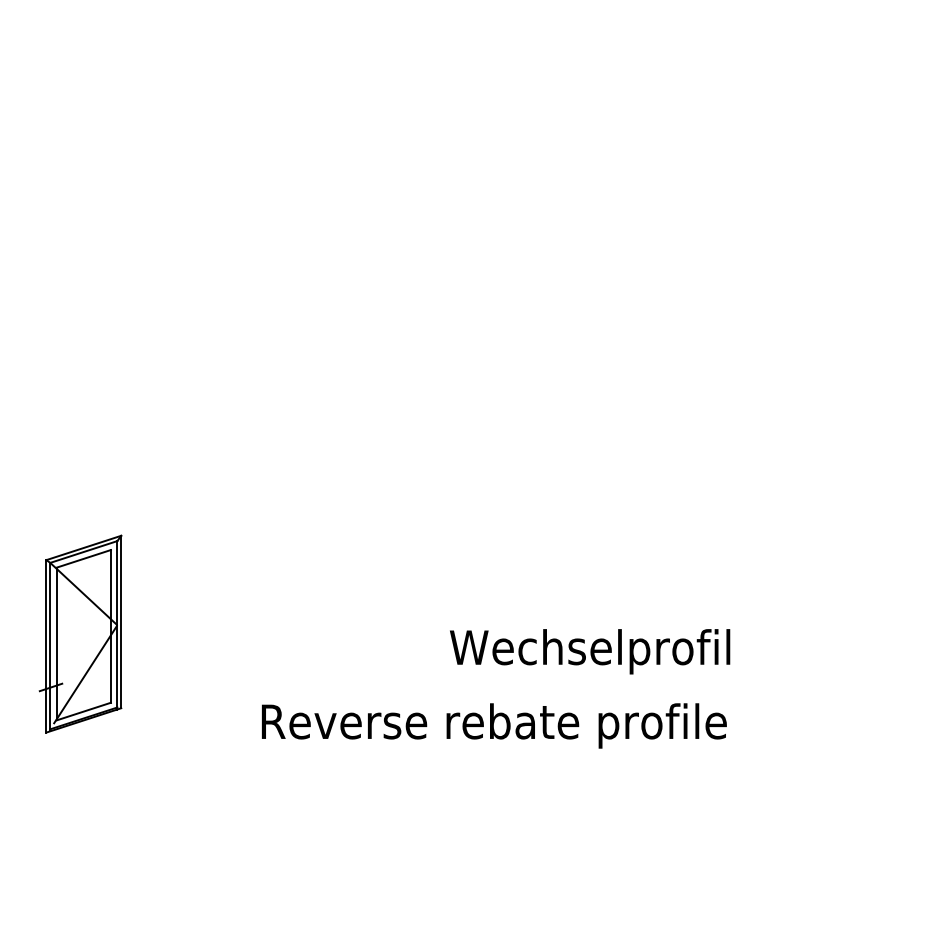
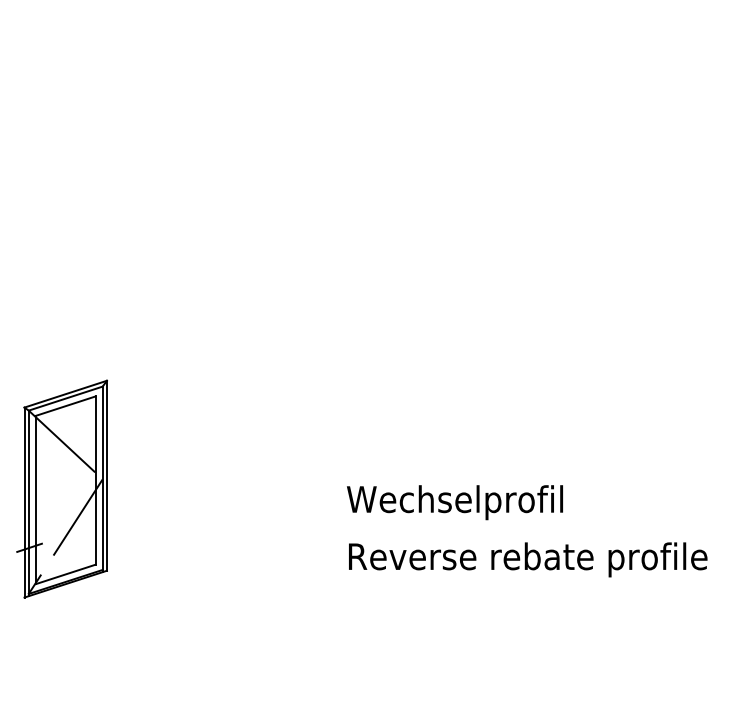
part: (79, 633) -> (61, 488), size x1.43
text: (494, 725) -> (528, 559), moved

